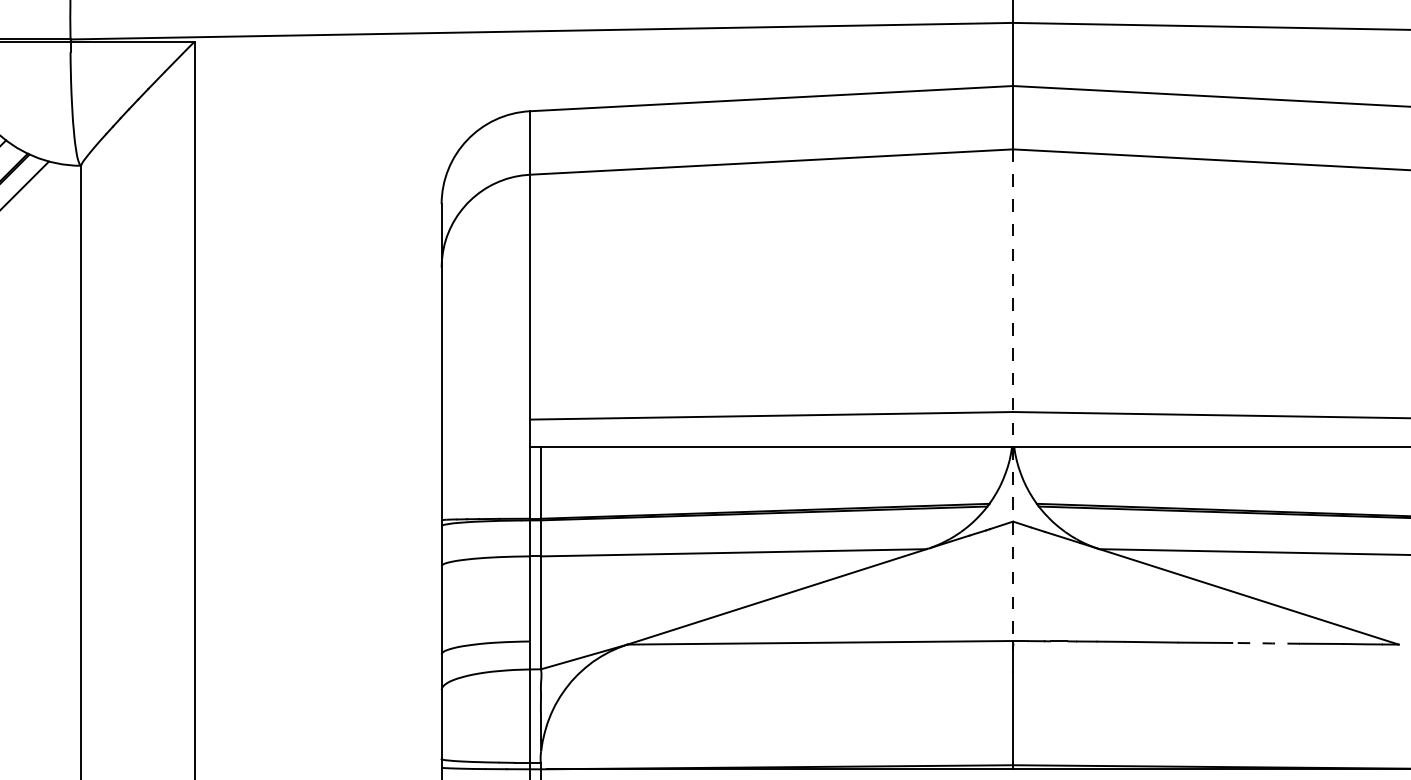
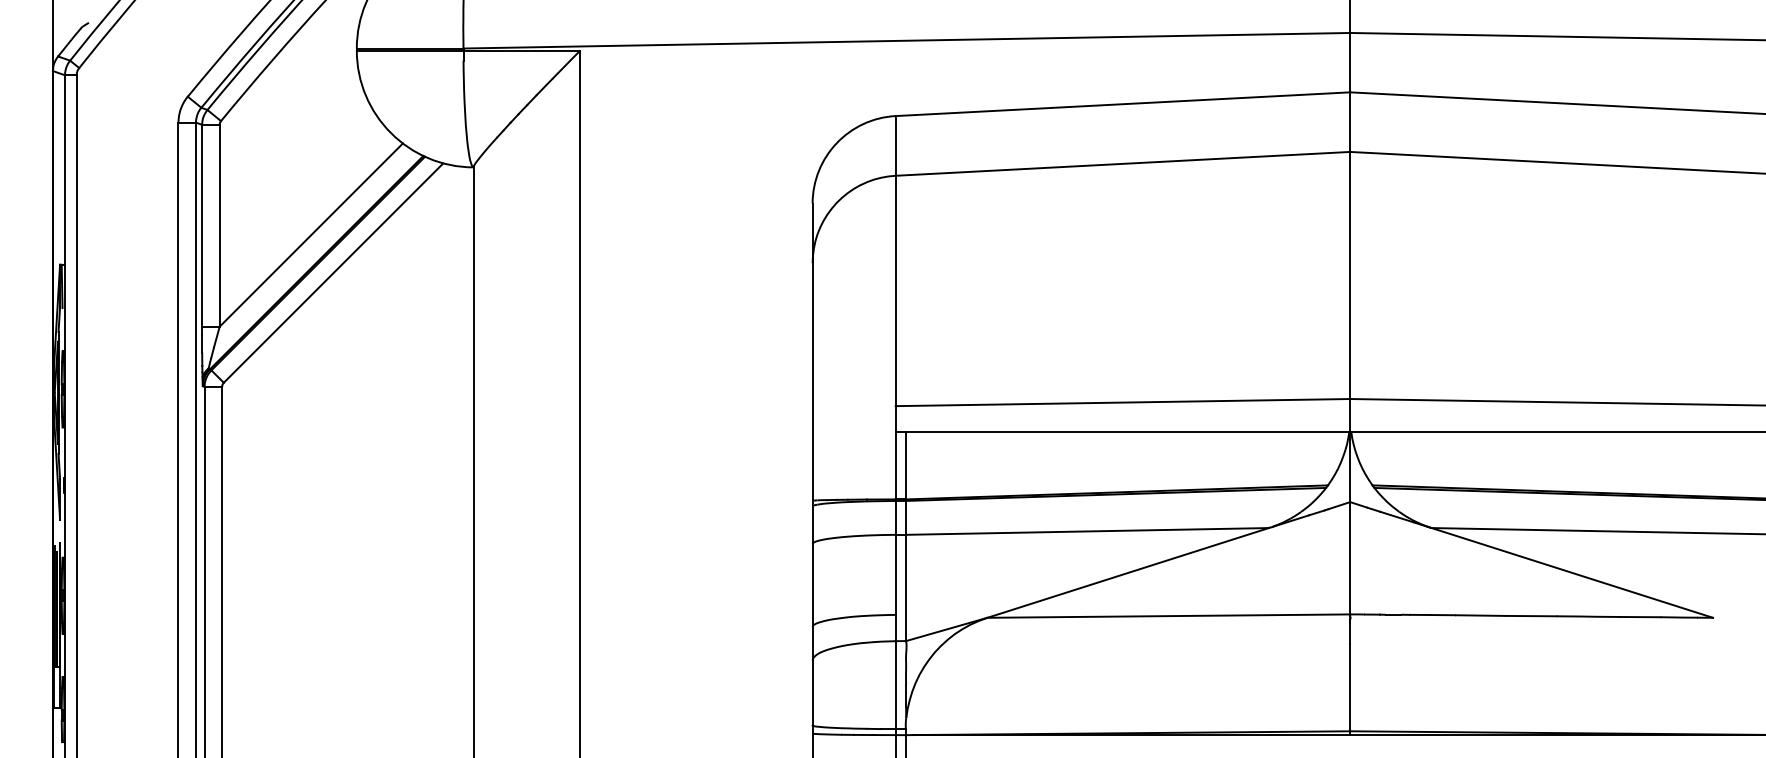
line: (1013, 395) -> (1350, 383), dashed -> solid
line: (1265, 643) -> (1587, 616), dashed -> solid

